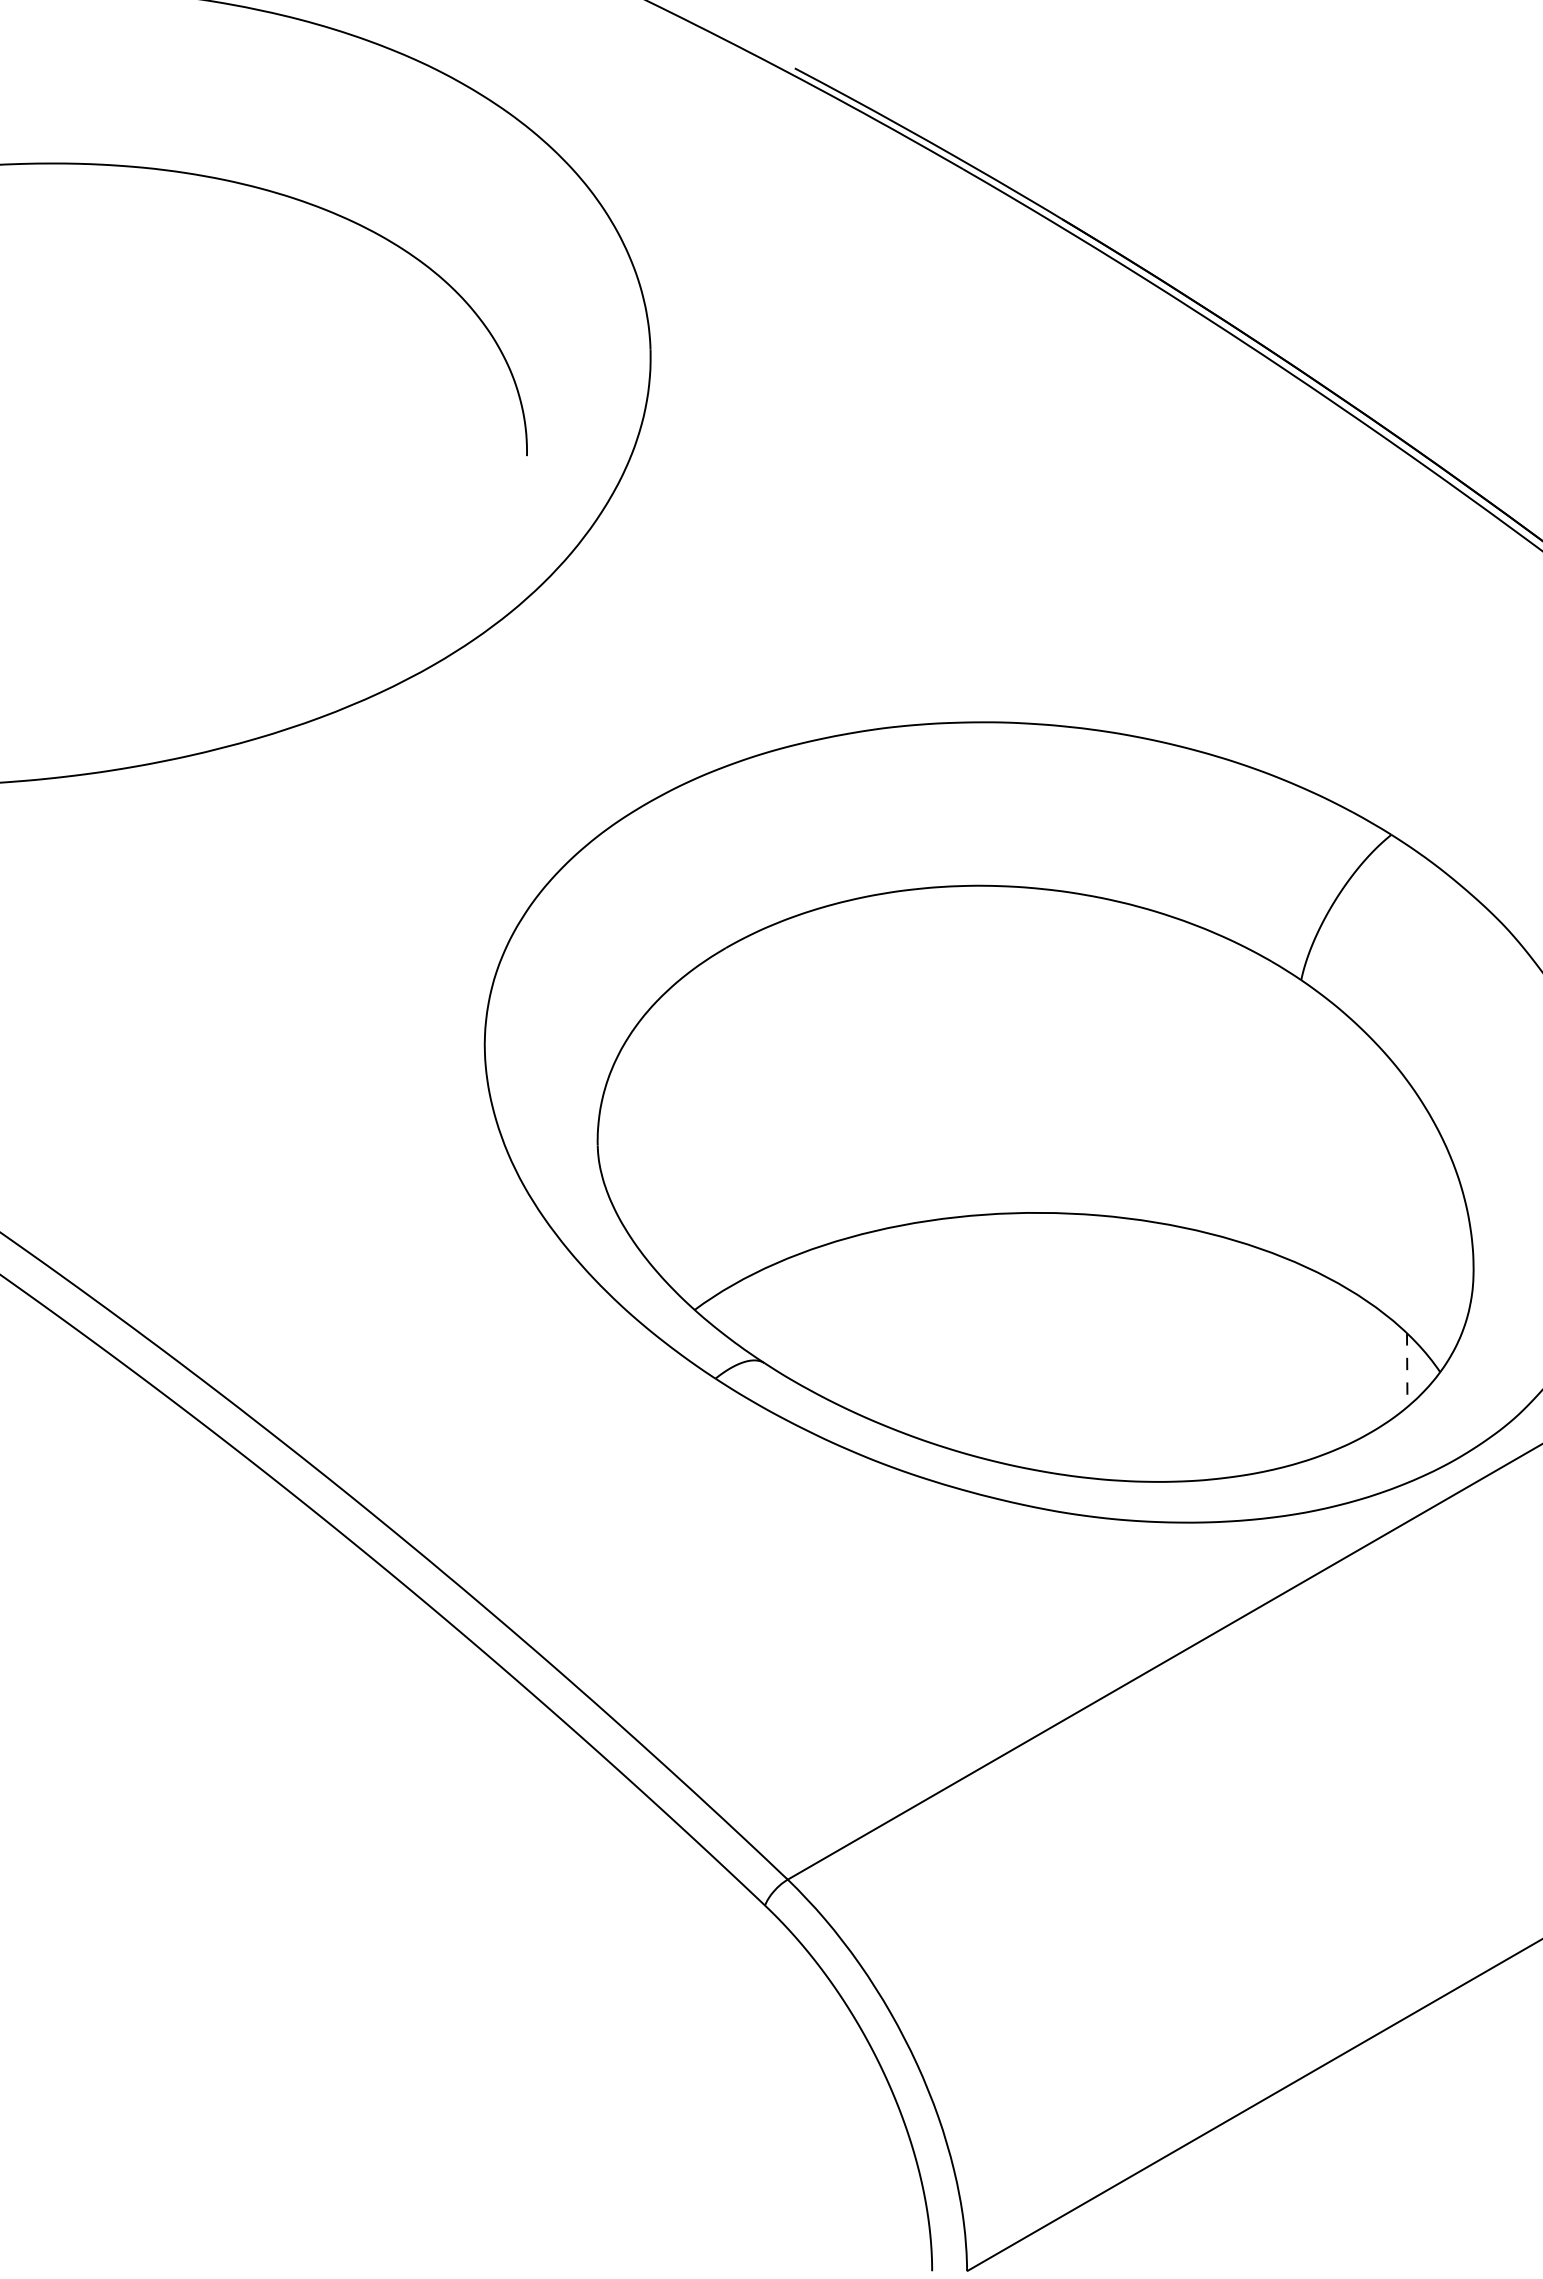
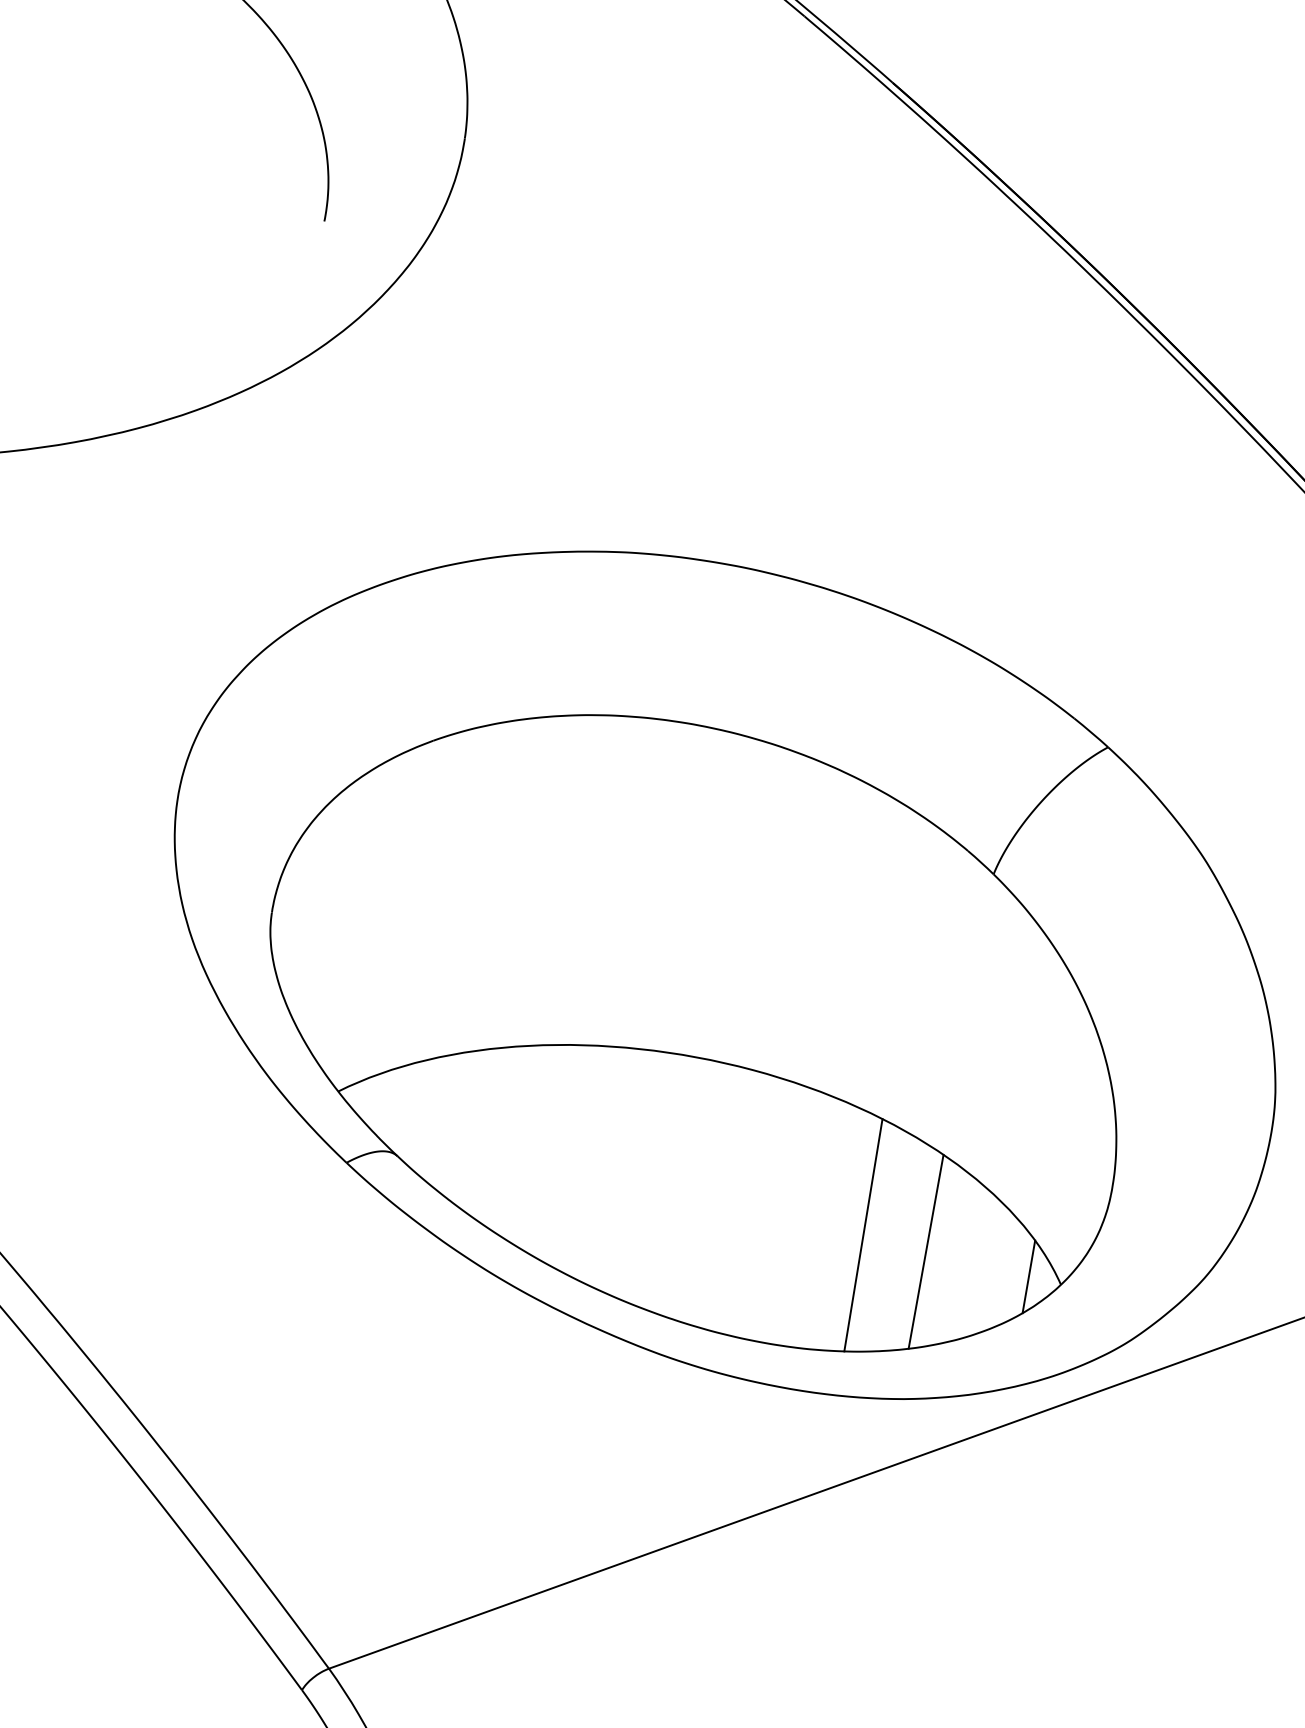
line: (1236, 1358) -> (862, 1235), added
line: (1301, 1363) -> (925, 1251), added
line: (1407, 1370) -> (1029, 1277), dashed -> solid

